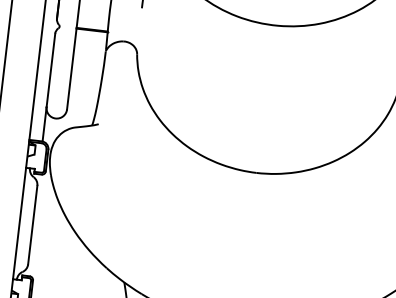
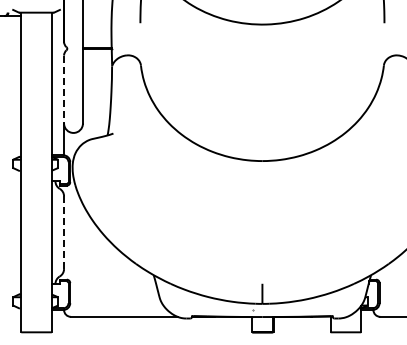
line: (51, 70) -> (64, 89), solid -> dashed
line: (33, 226) -> (64, 233), solid -> dashed

